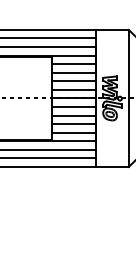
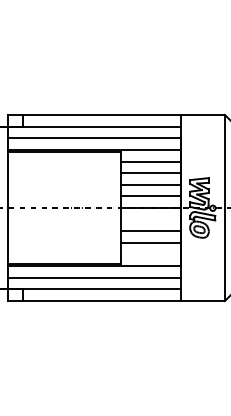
line: (73, 106) -> (150, 219), removed
line: (73, 132) -> (150, 254), removed

